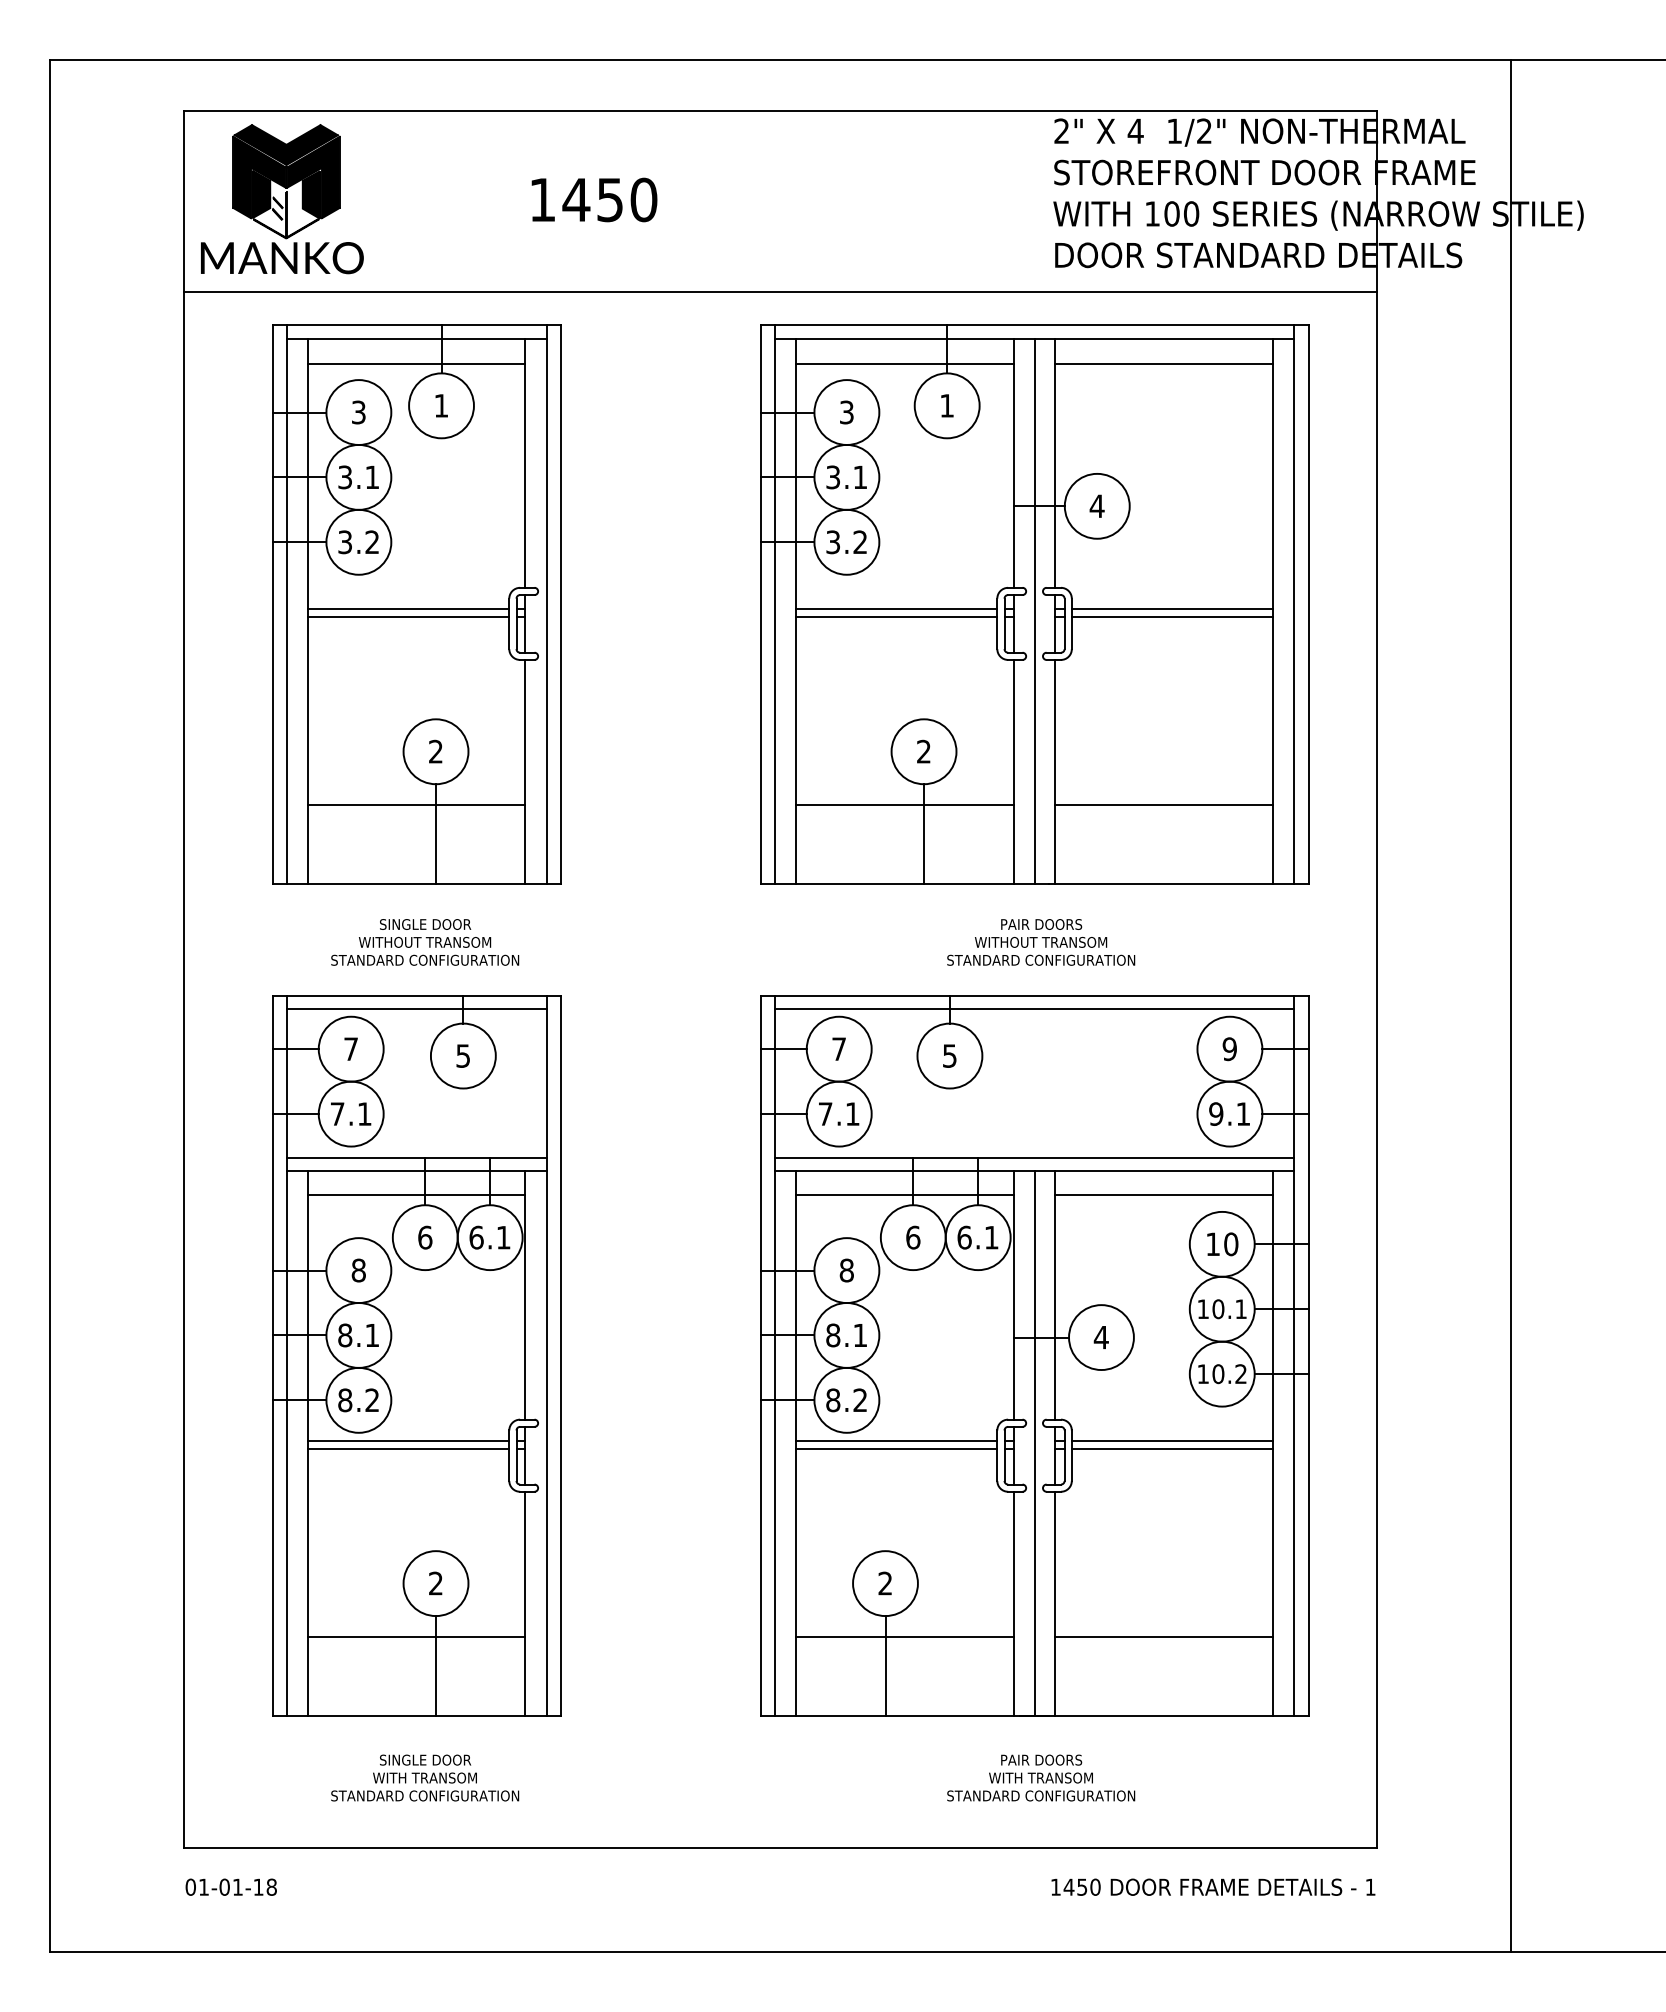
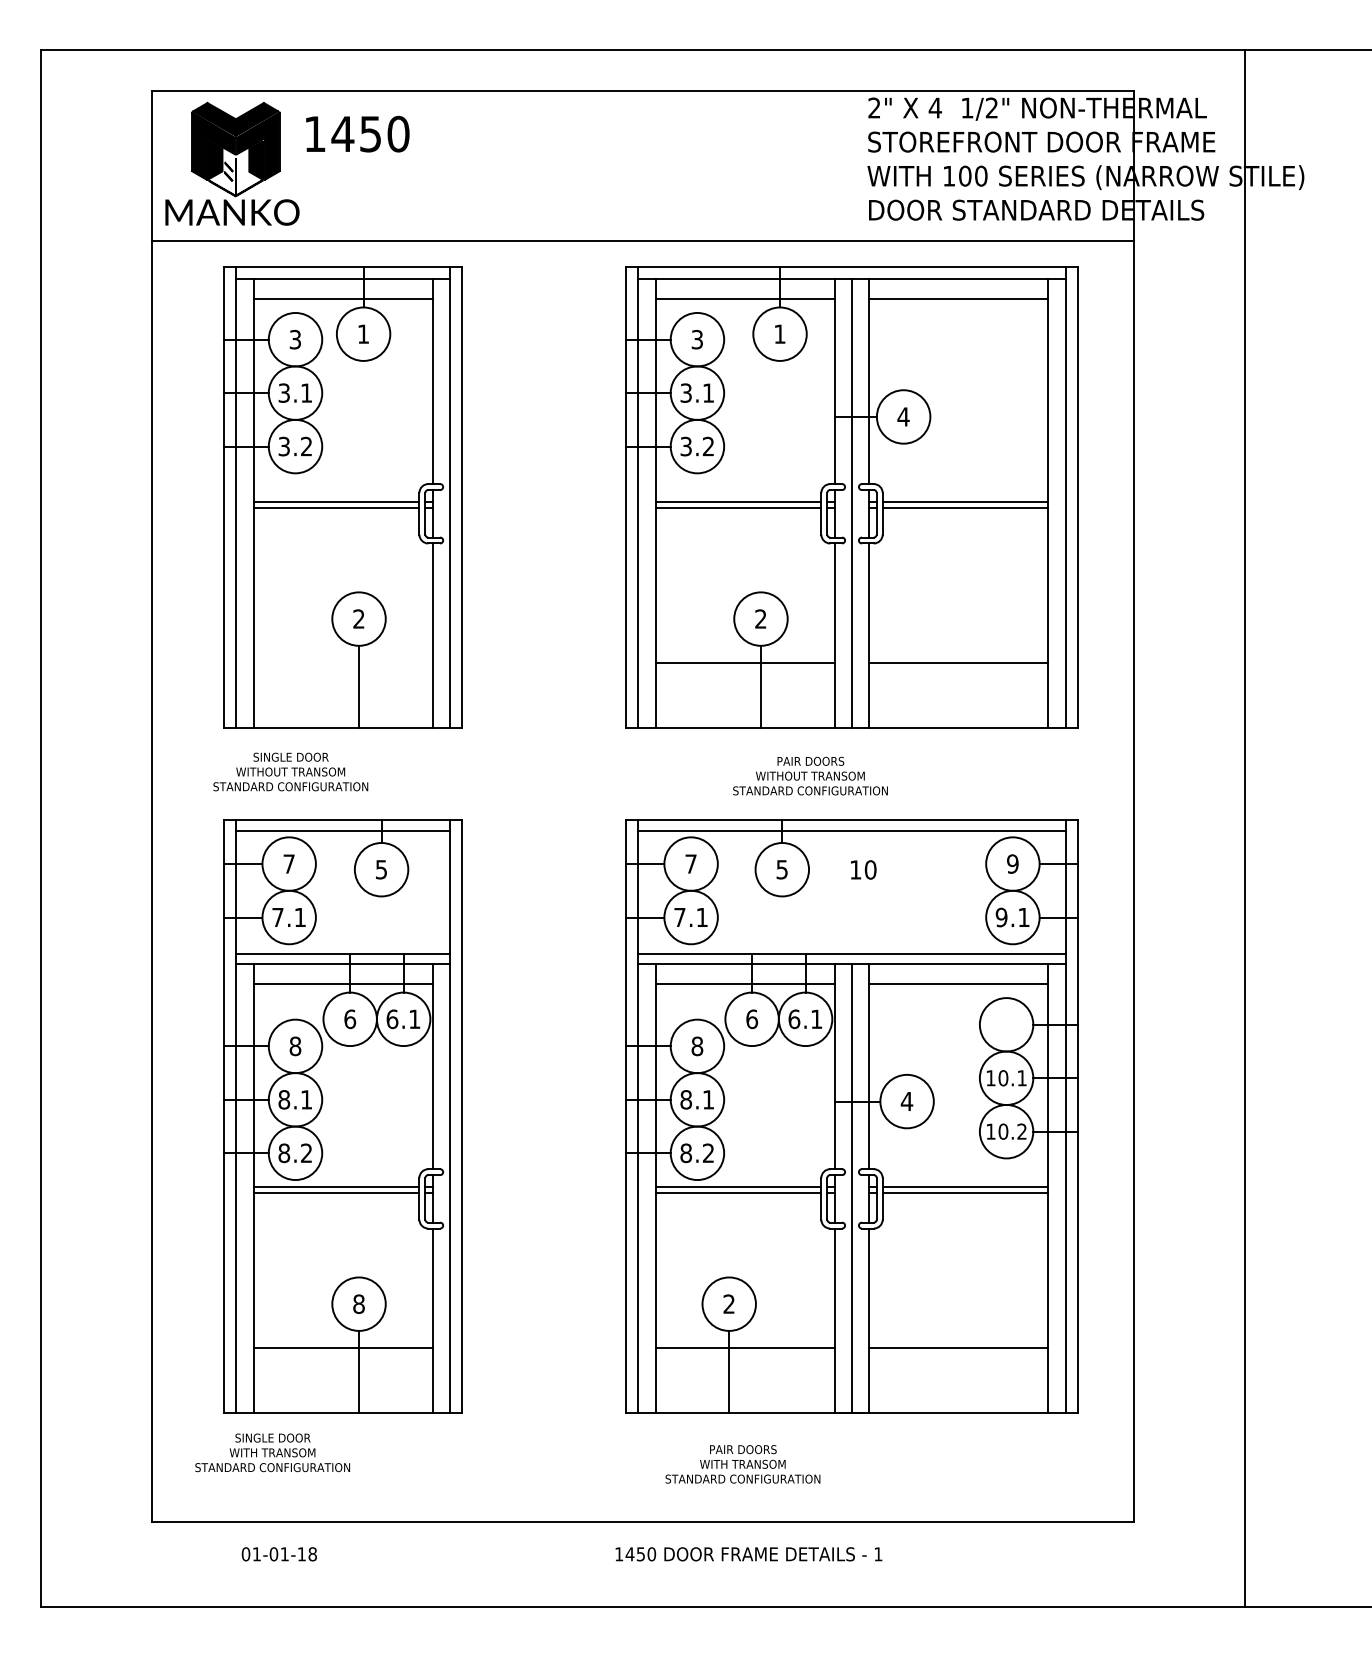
text: (594, 199) -> (357, 133), moved
line: (416, 805) -> (342, 663), removed
text: (425, 942) -> (291, 772), moved
text: (1041, 942) -> (810, 776), moved
text: (1222, 1244) -> (863, 870), moved
text: (436, 1583) -> (359, 1304), 2 -> 8
text: (425, 1777) -> (272, 1452), moved
text: (1041, 1777) -> (743, 1463), moved
text: (230, 1886) -> (278, 1553), moved
text: (1213, 1886) -> (749, 1553), moved

